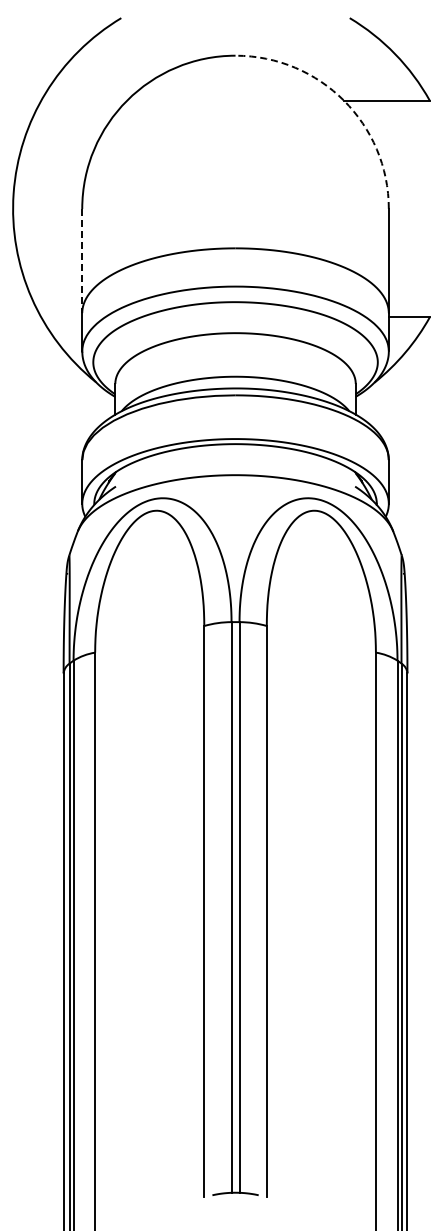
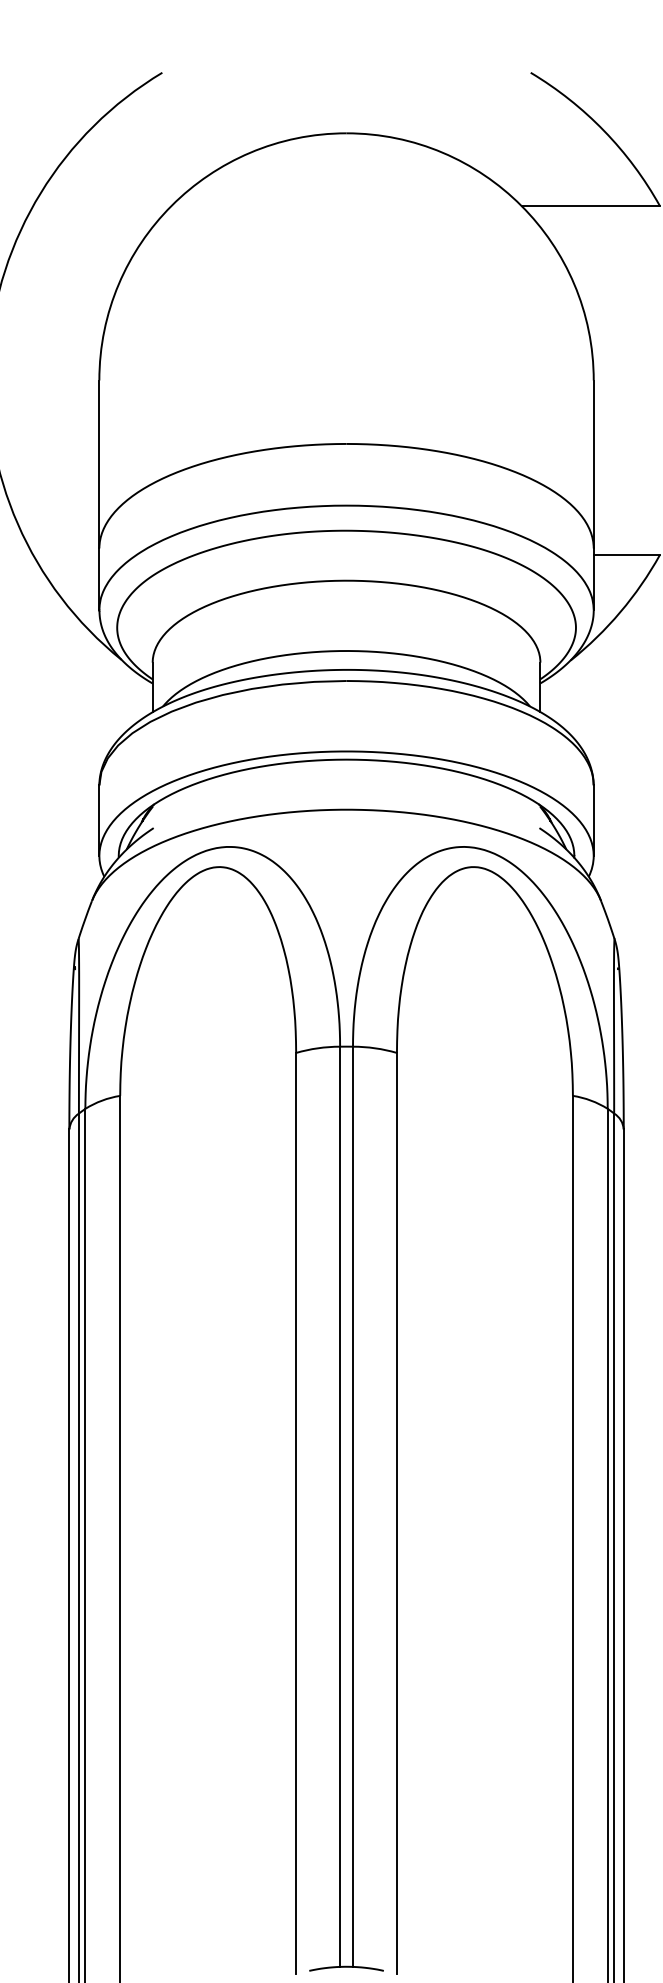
arc: (343, 100) -> (520, 205), dashed -> solid
line: (82, 261) -> (99, 465), dashed -> solid

